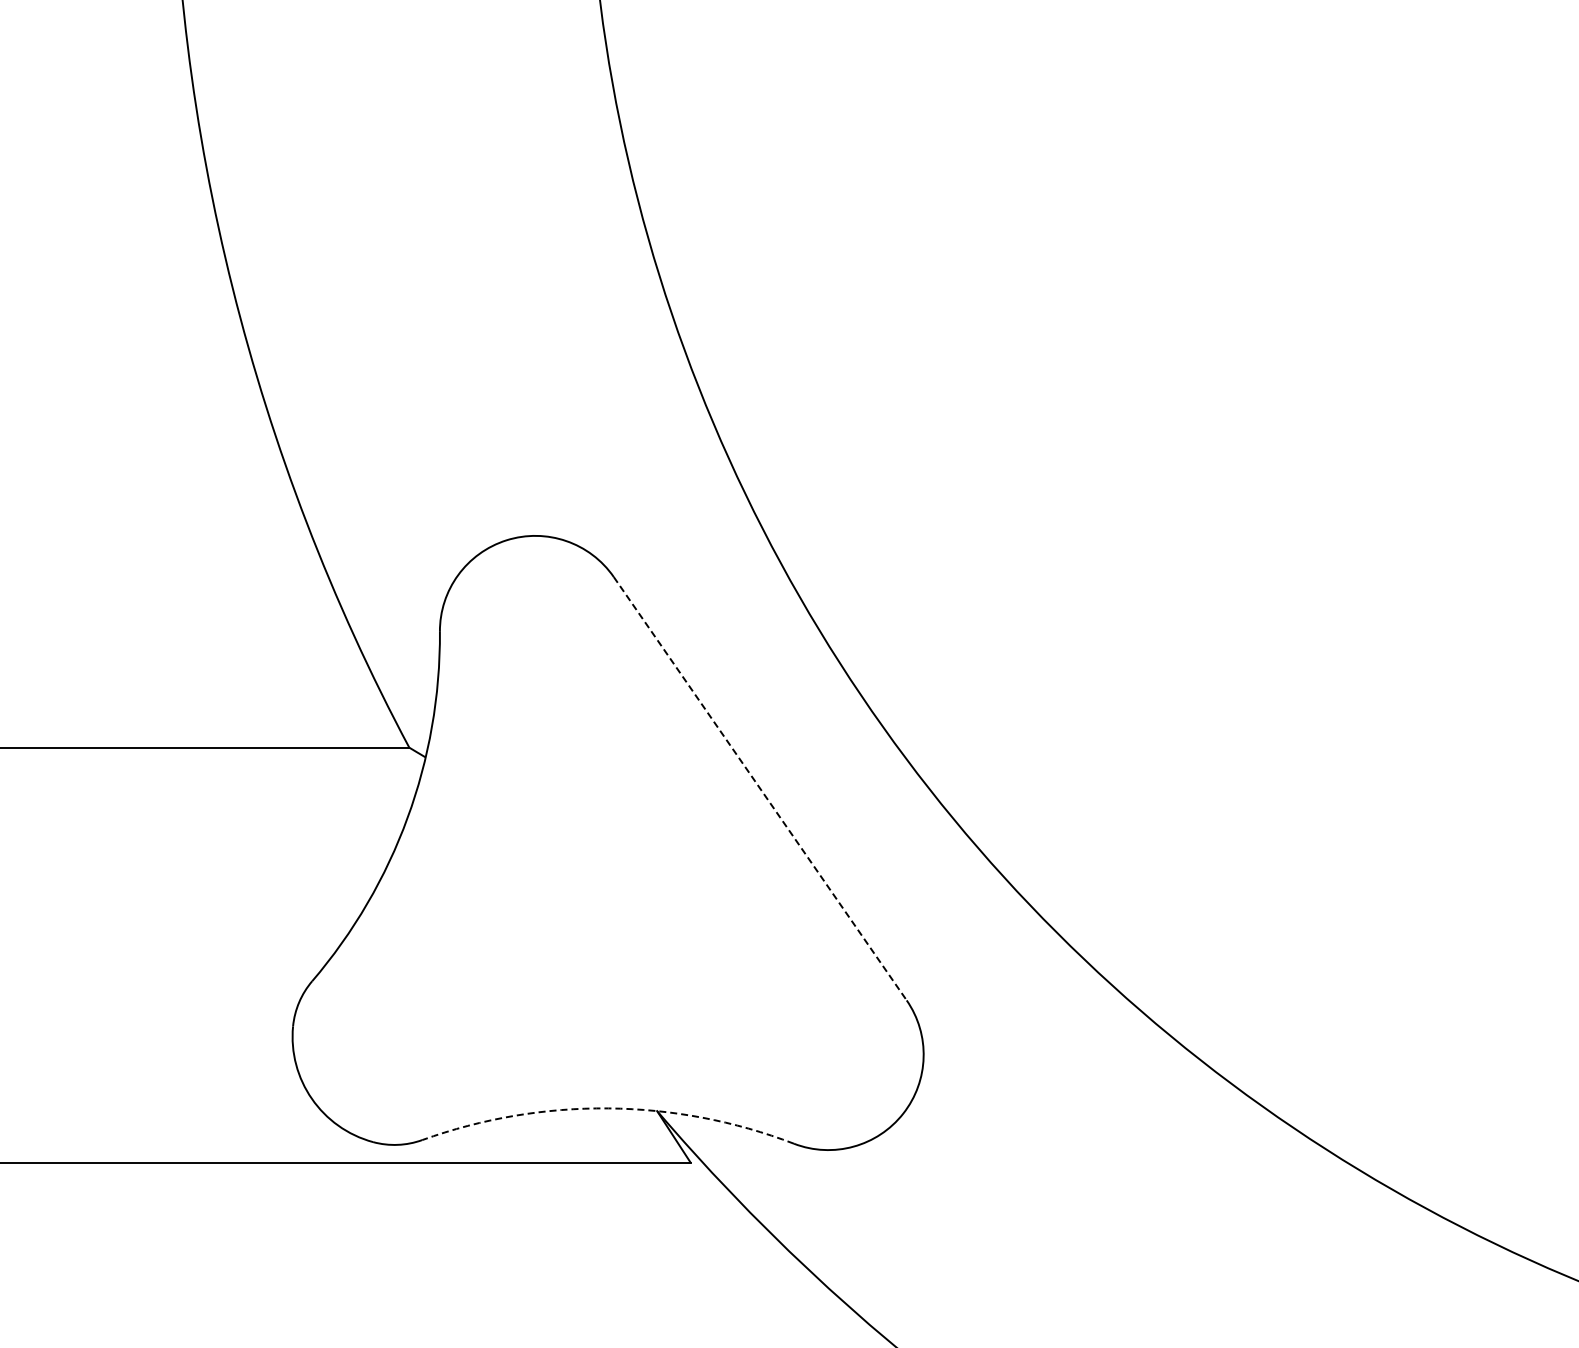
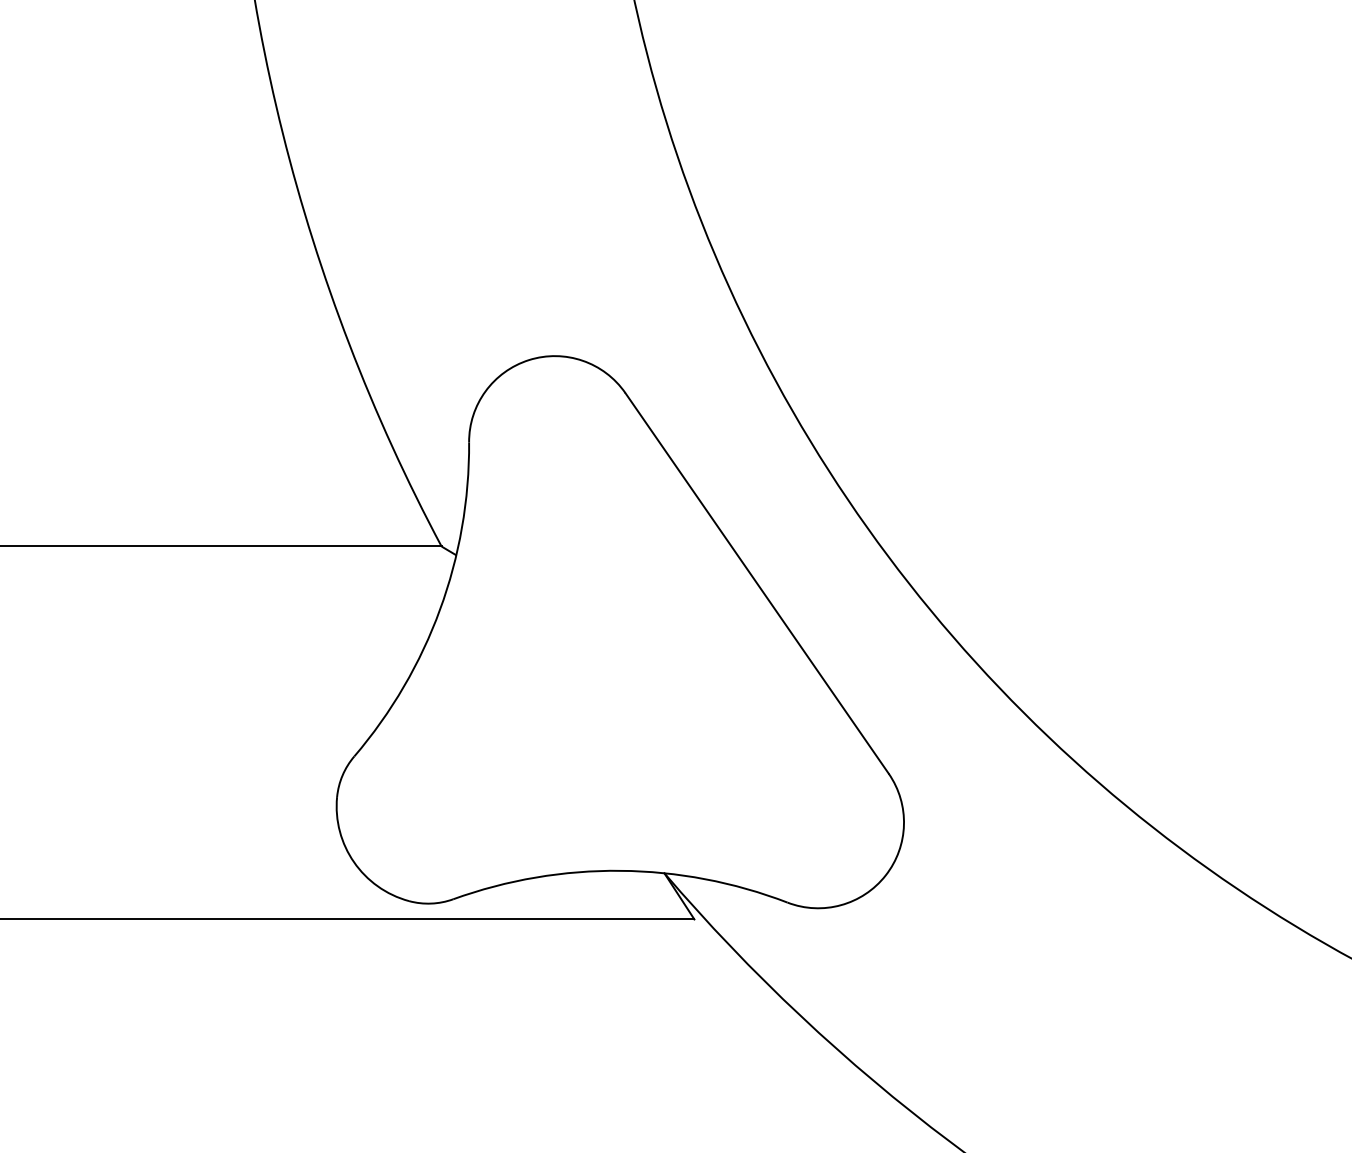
line: (760, 789) -> (757, 584), dashed -> solid
arc: (608, 1108) -> (620, 870), dashed -> solid

